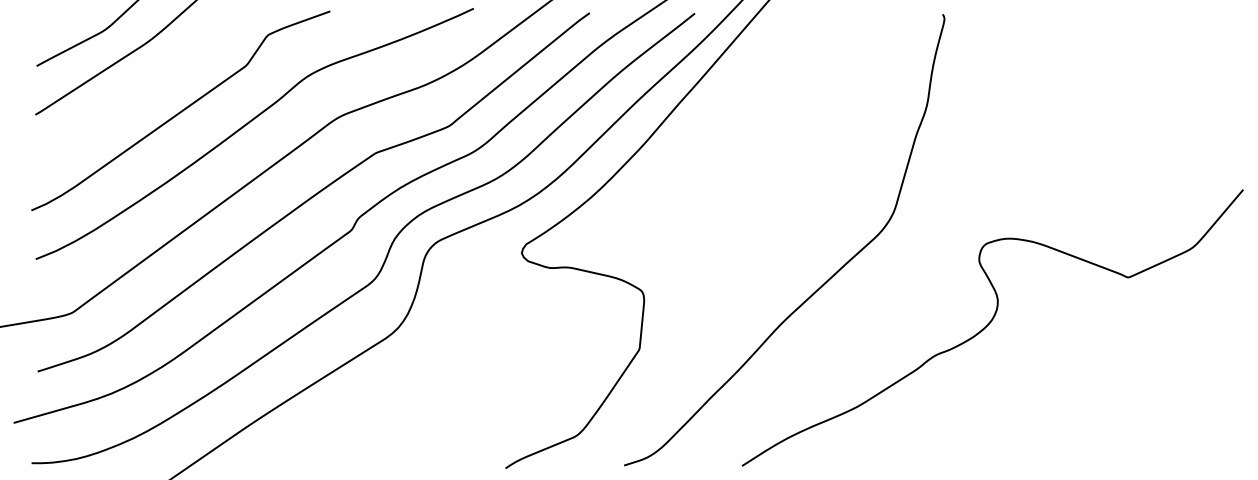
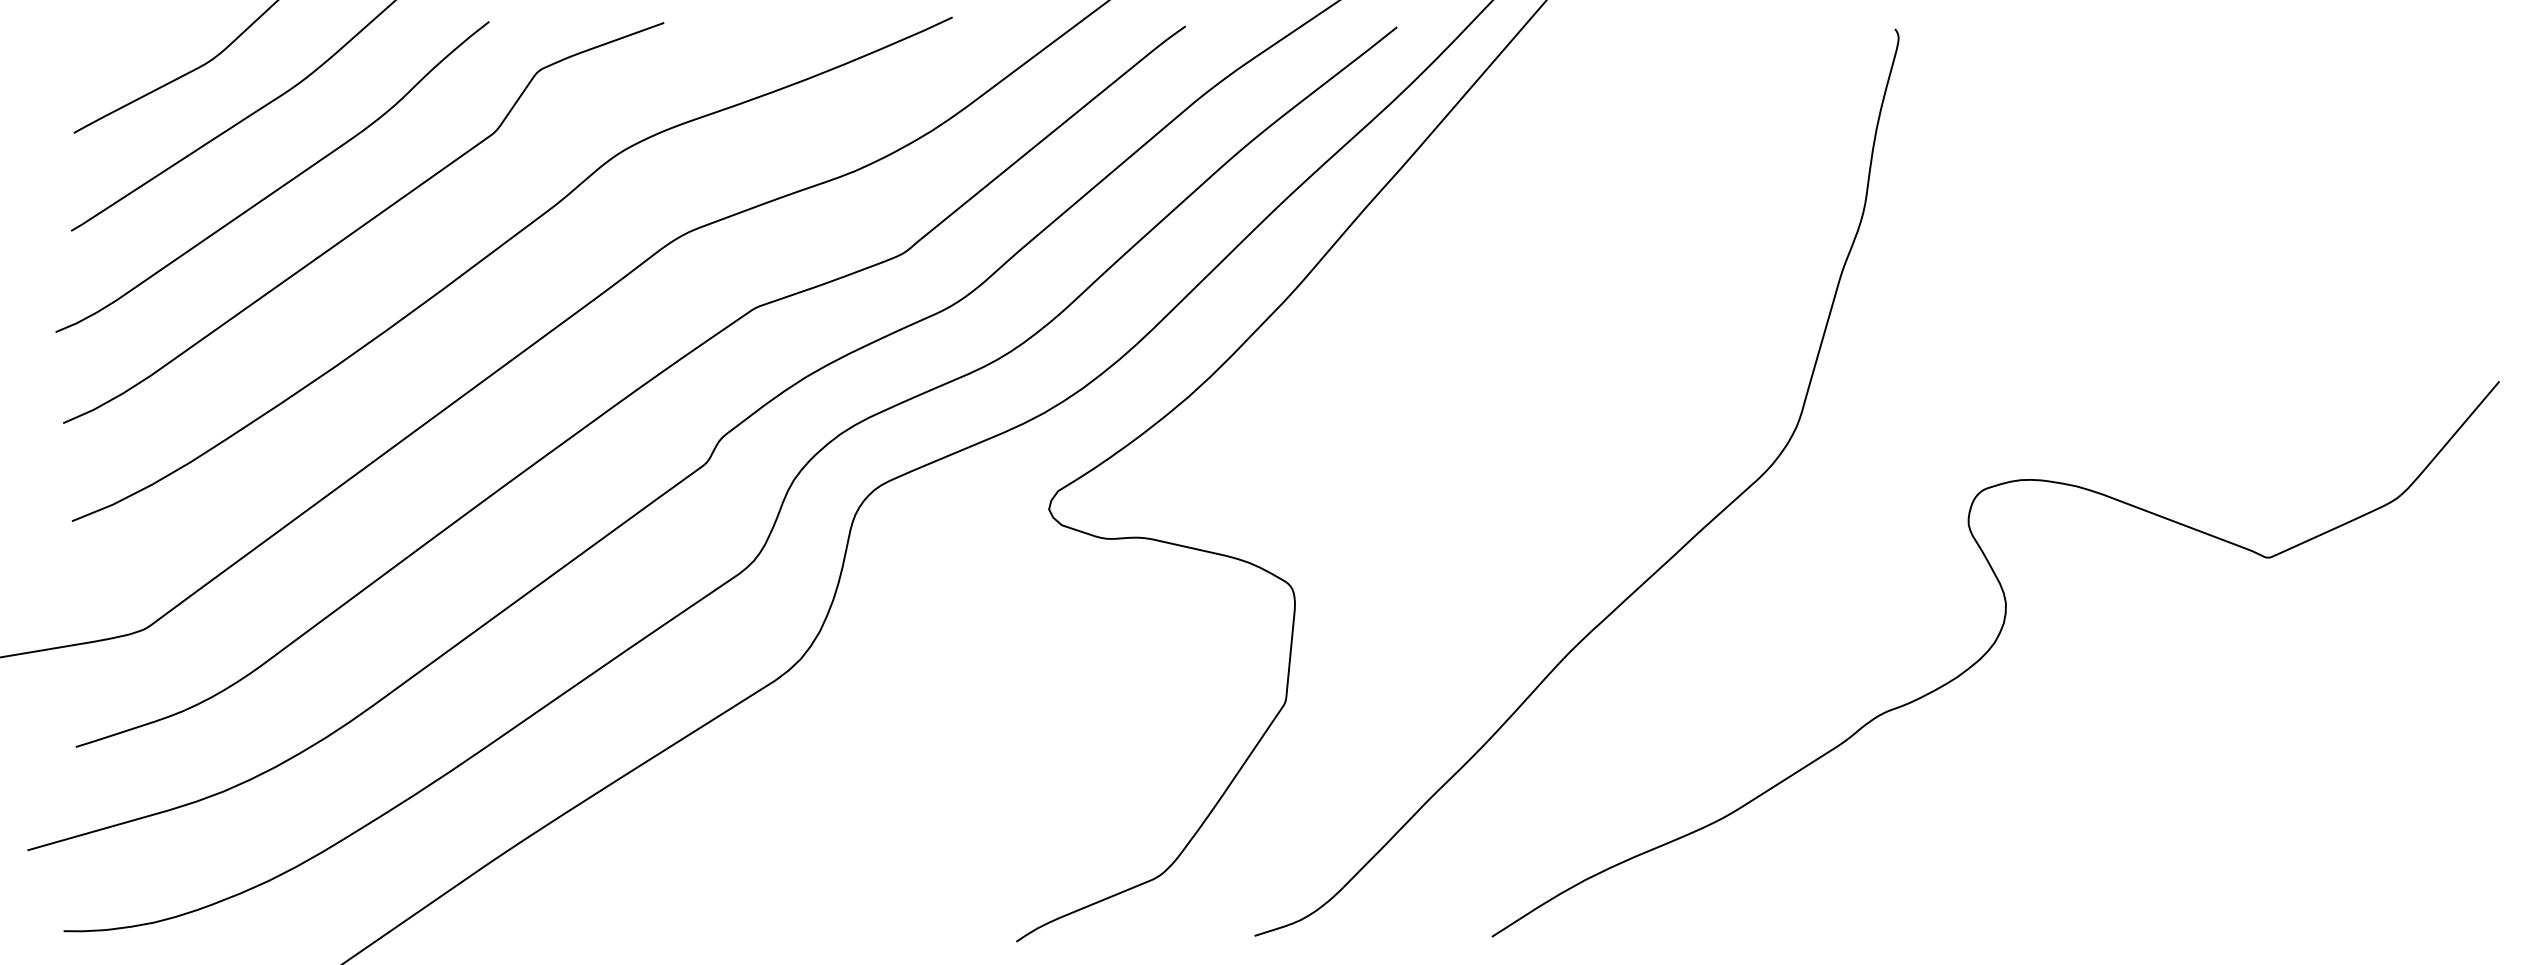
curve: (138, 92) -> (278, 185), added

